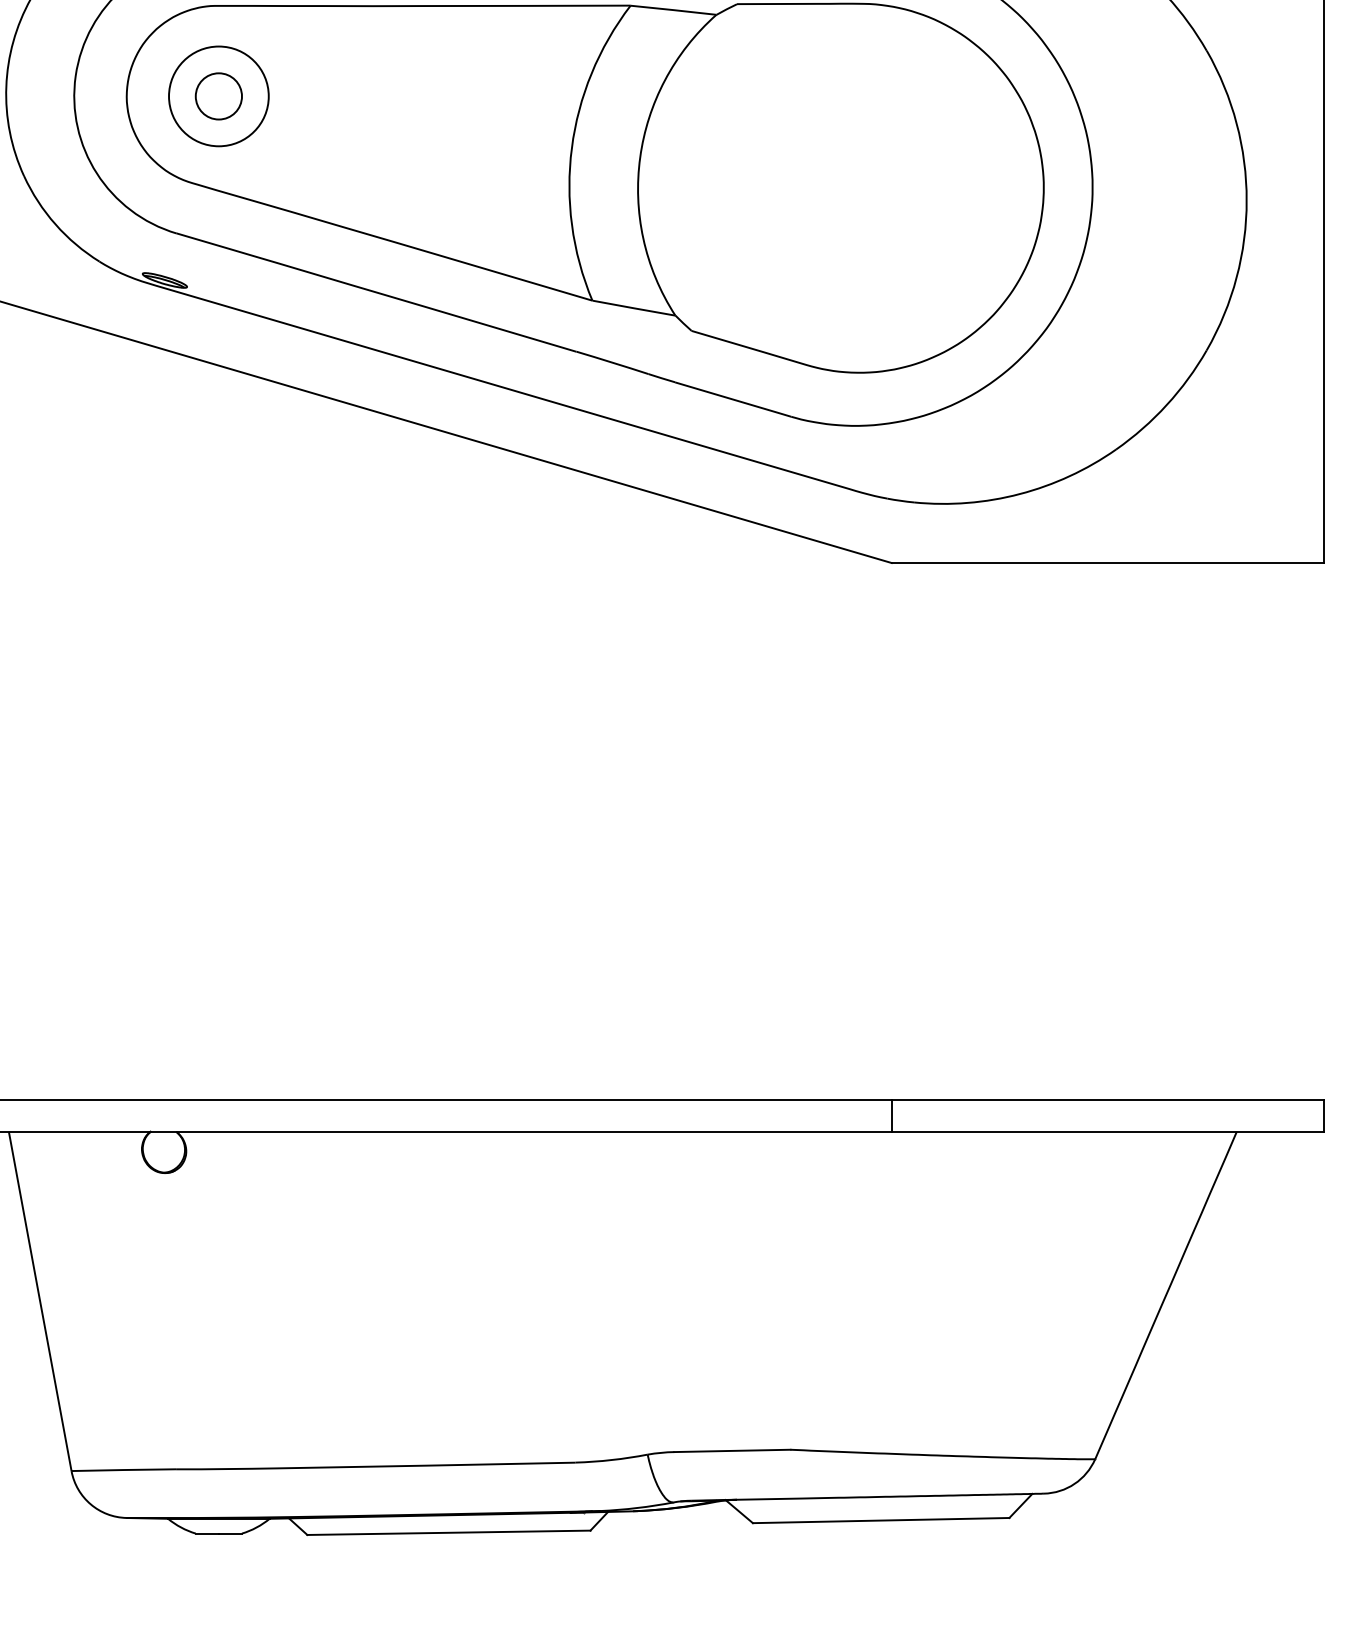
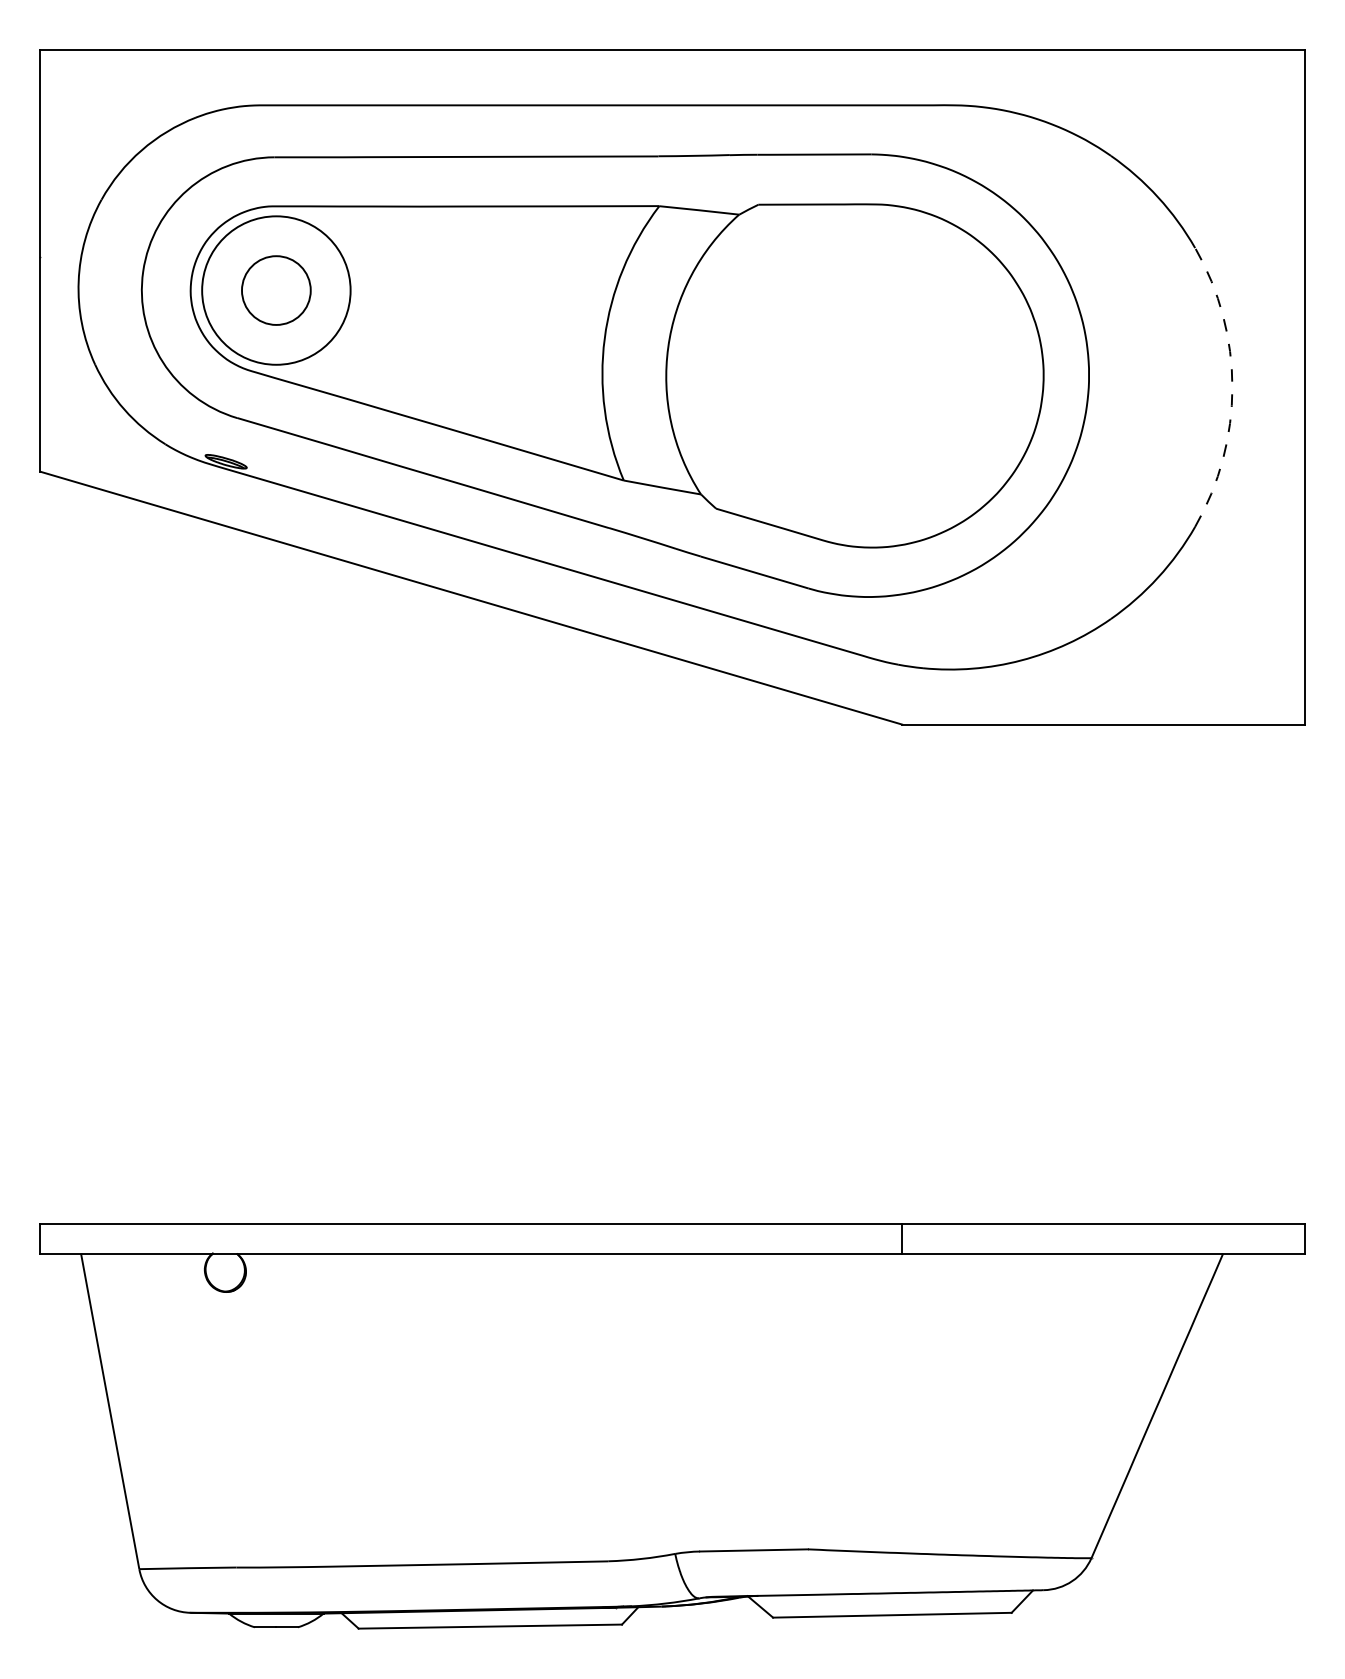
circle: (217, 96) -> (275, 290), size x1.6
circle: (217, 96) -> (275, 290), size x1.6
arc: (1246, 200) -> (1232, 387), solid -> dashed

